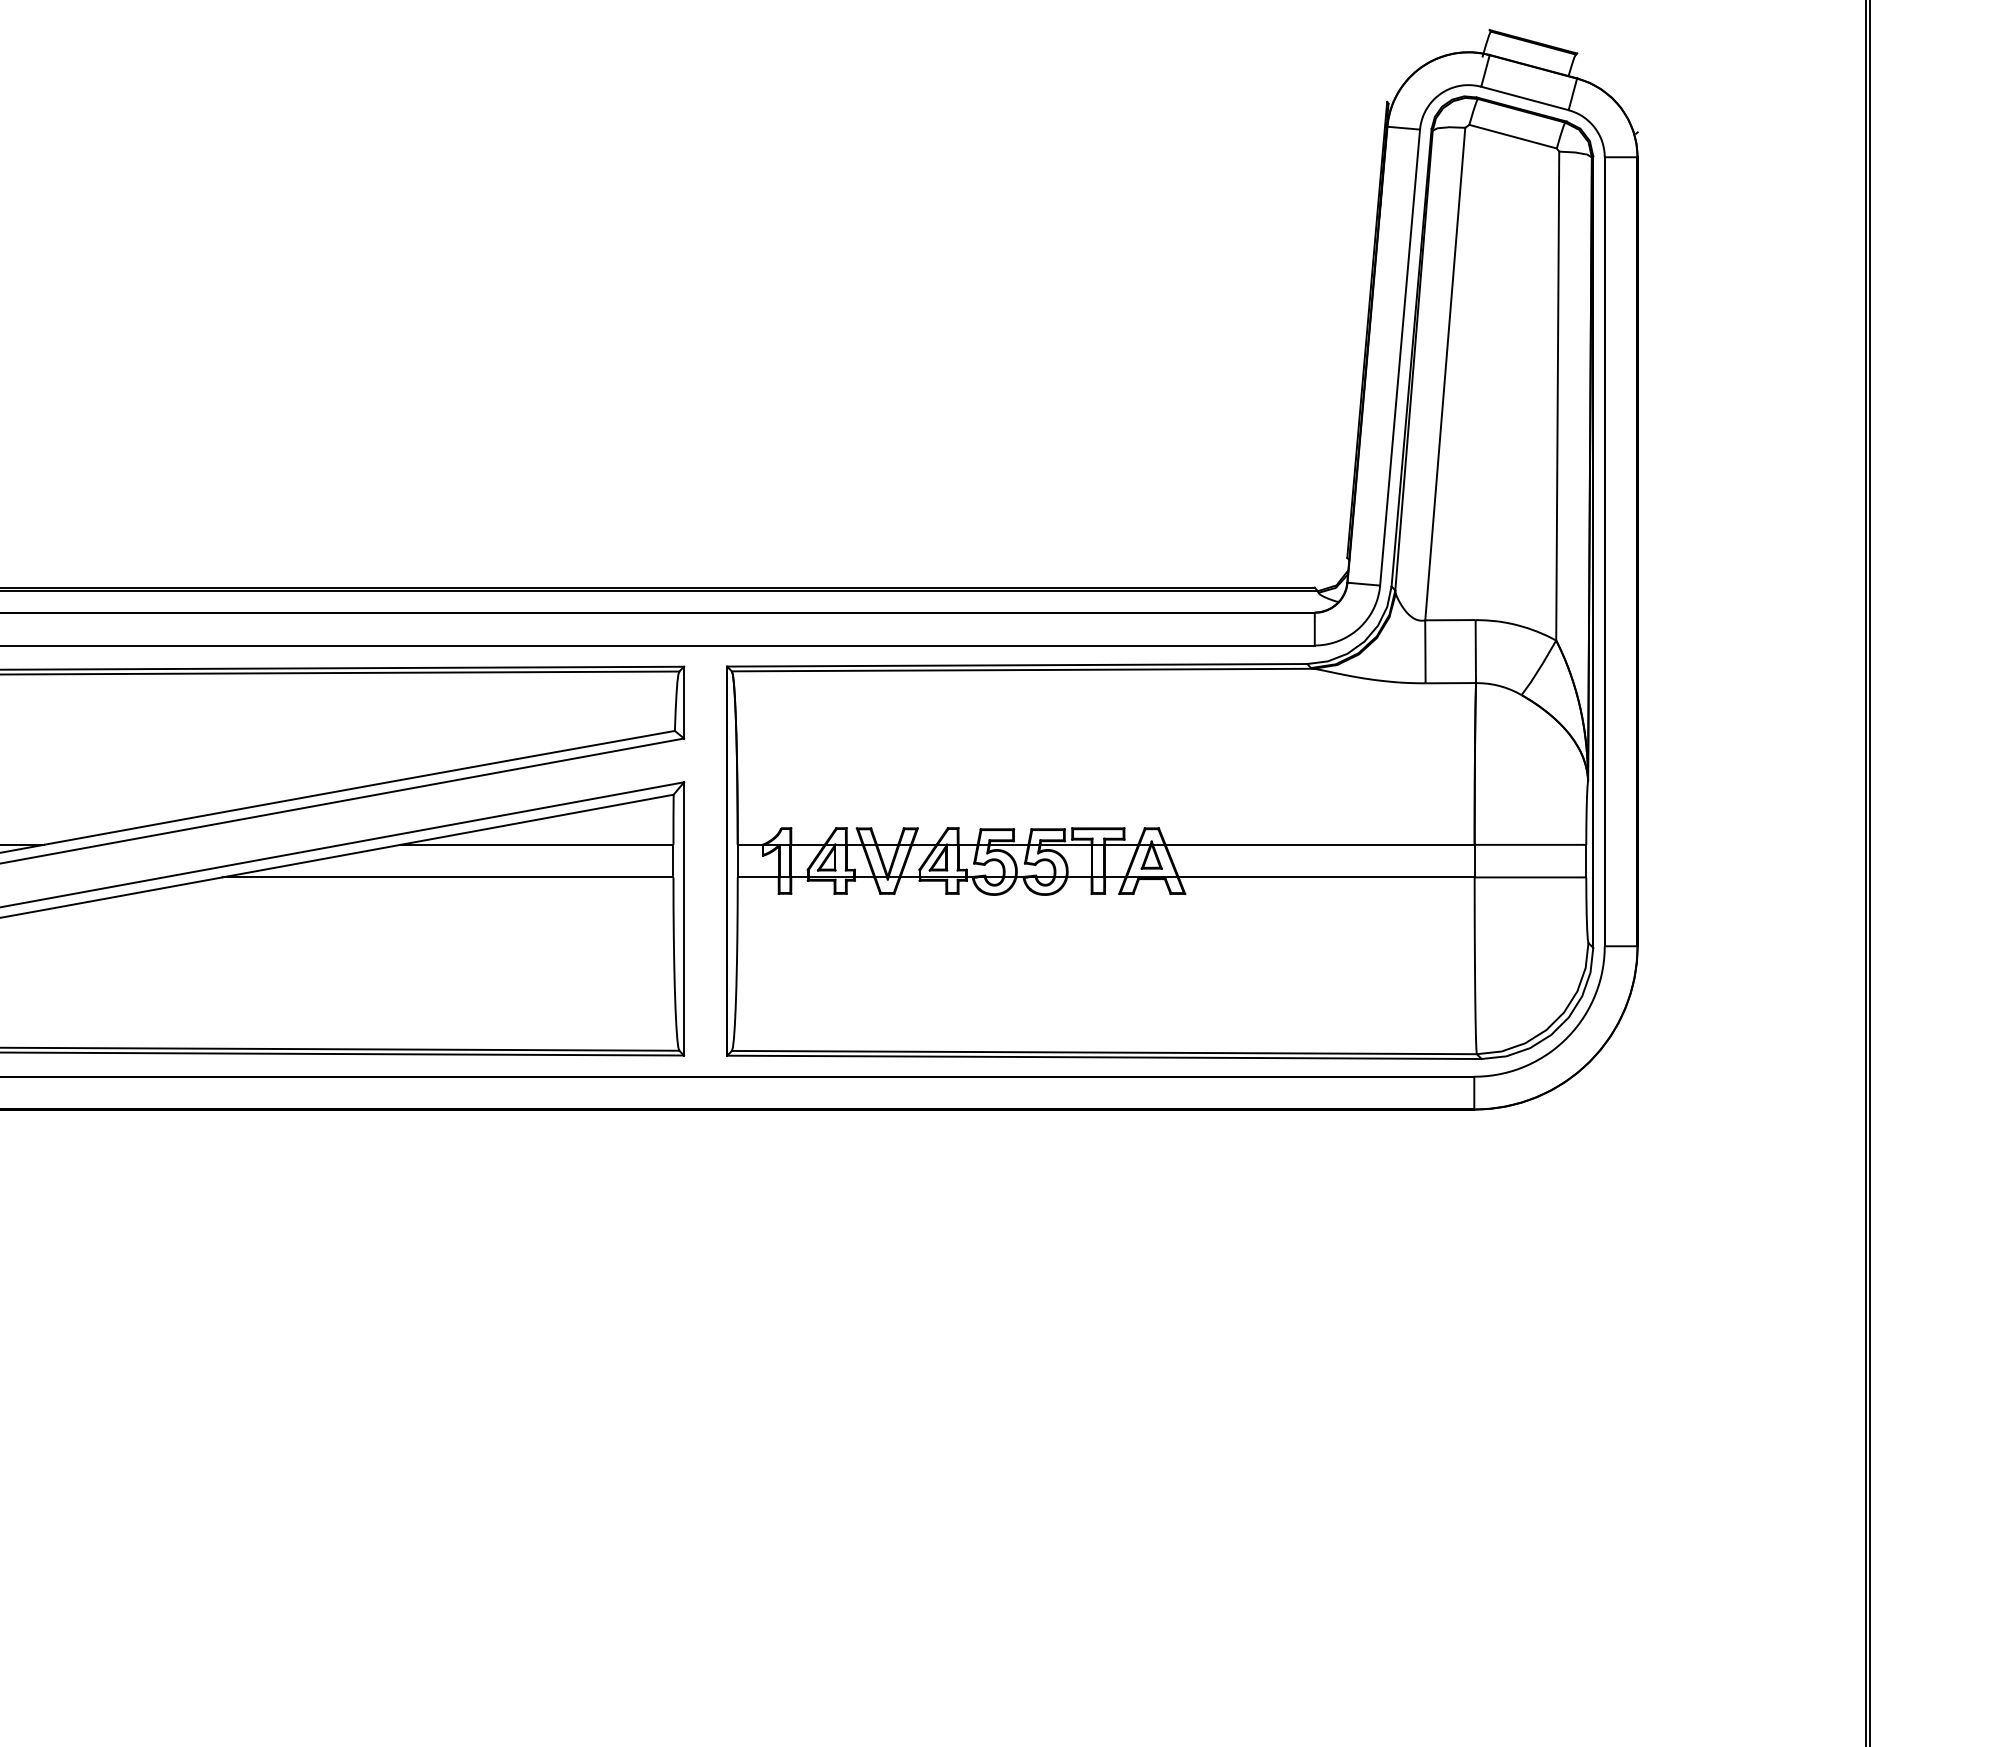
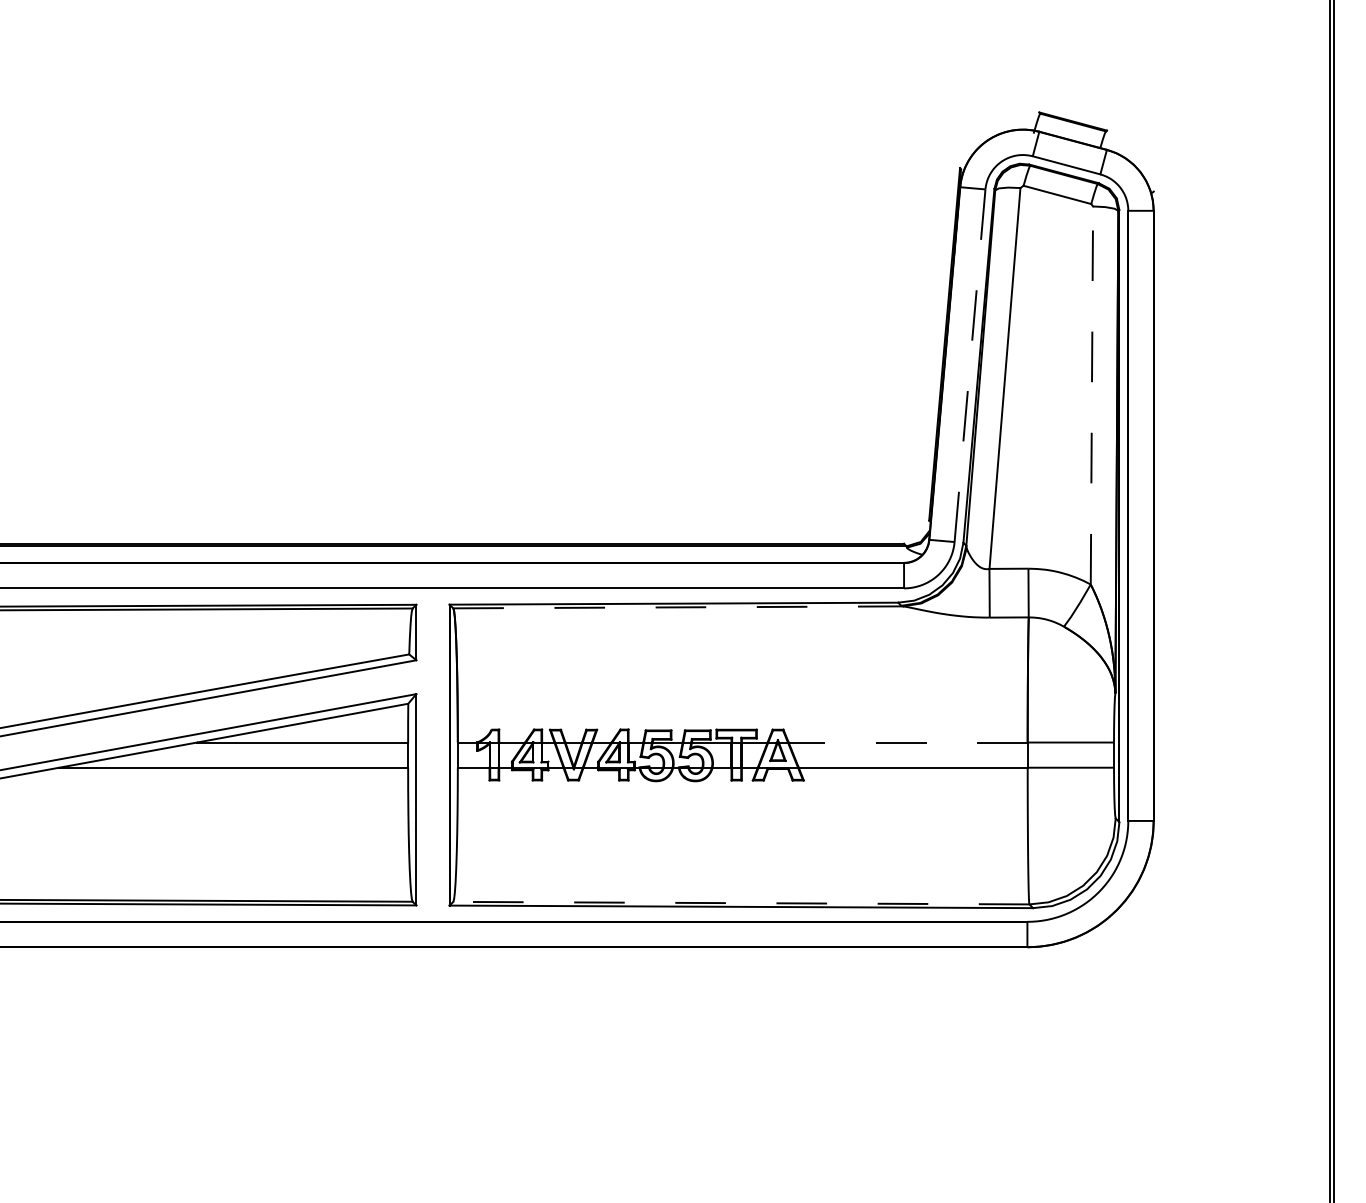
line: (1400, 357) -> (970, 365), solid -> dashed
line: (1557, 395) -> (1091, 395), solid -> dashed
line: (1022, 670) -> (678, 607), solid -> dashed
line: (1320, 844) -> (908, 742), solid -> dashed
line: (1103, 1052) -> (740, 903), solid -> dashed

